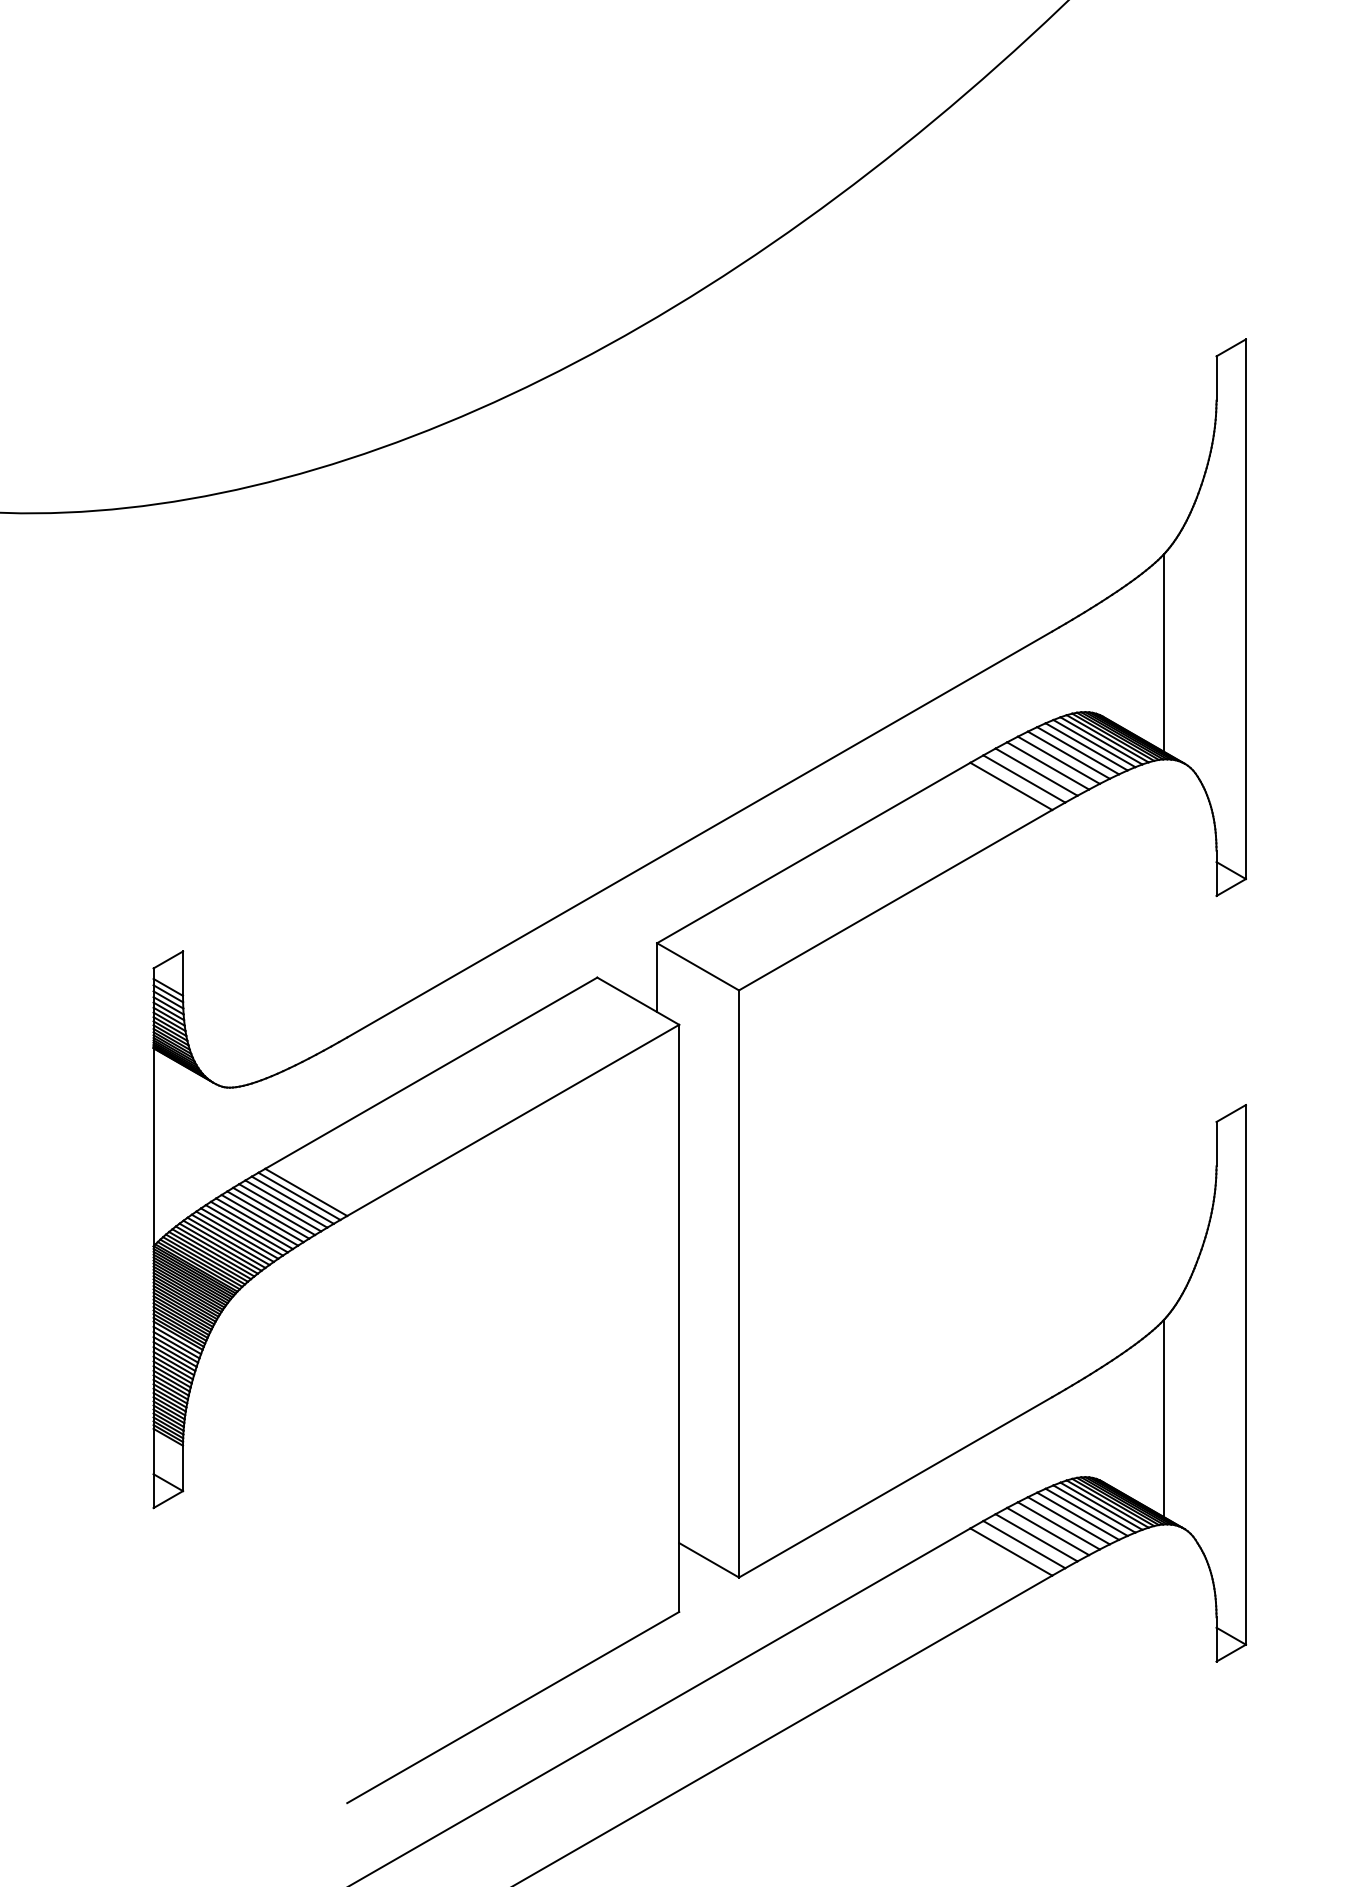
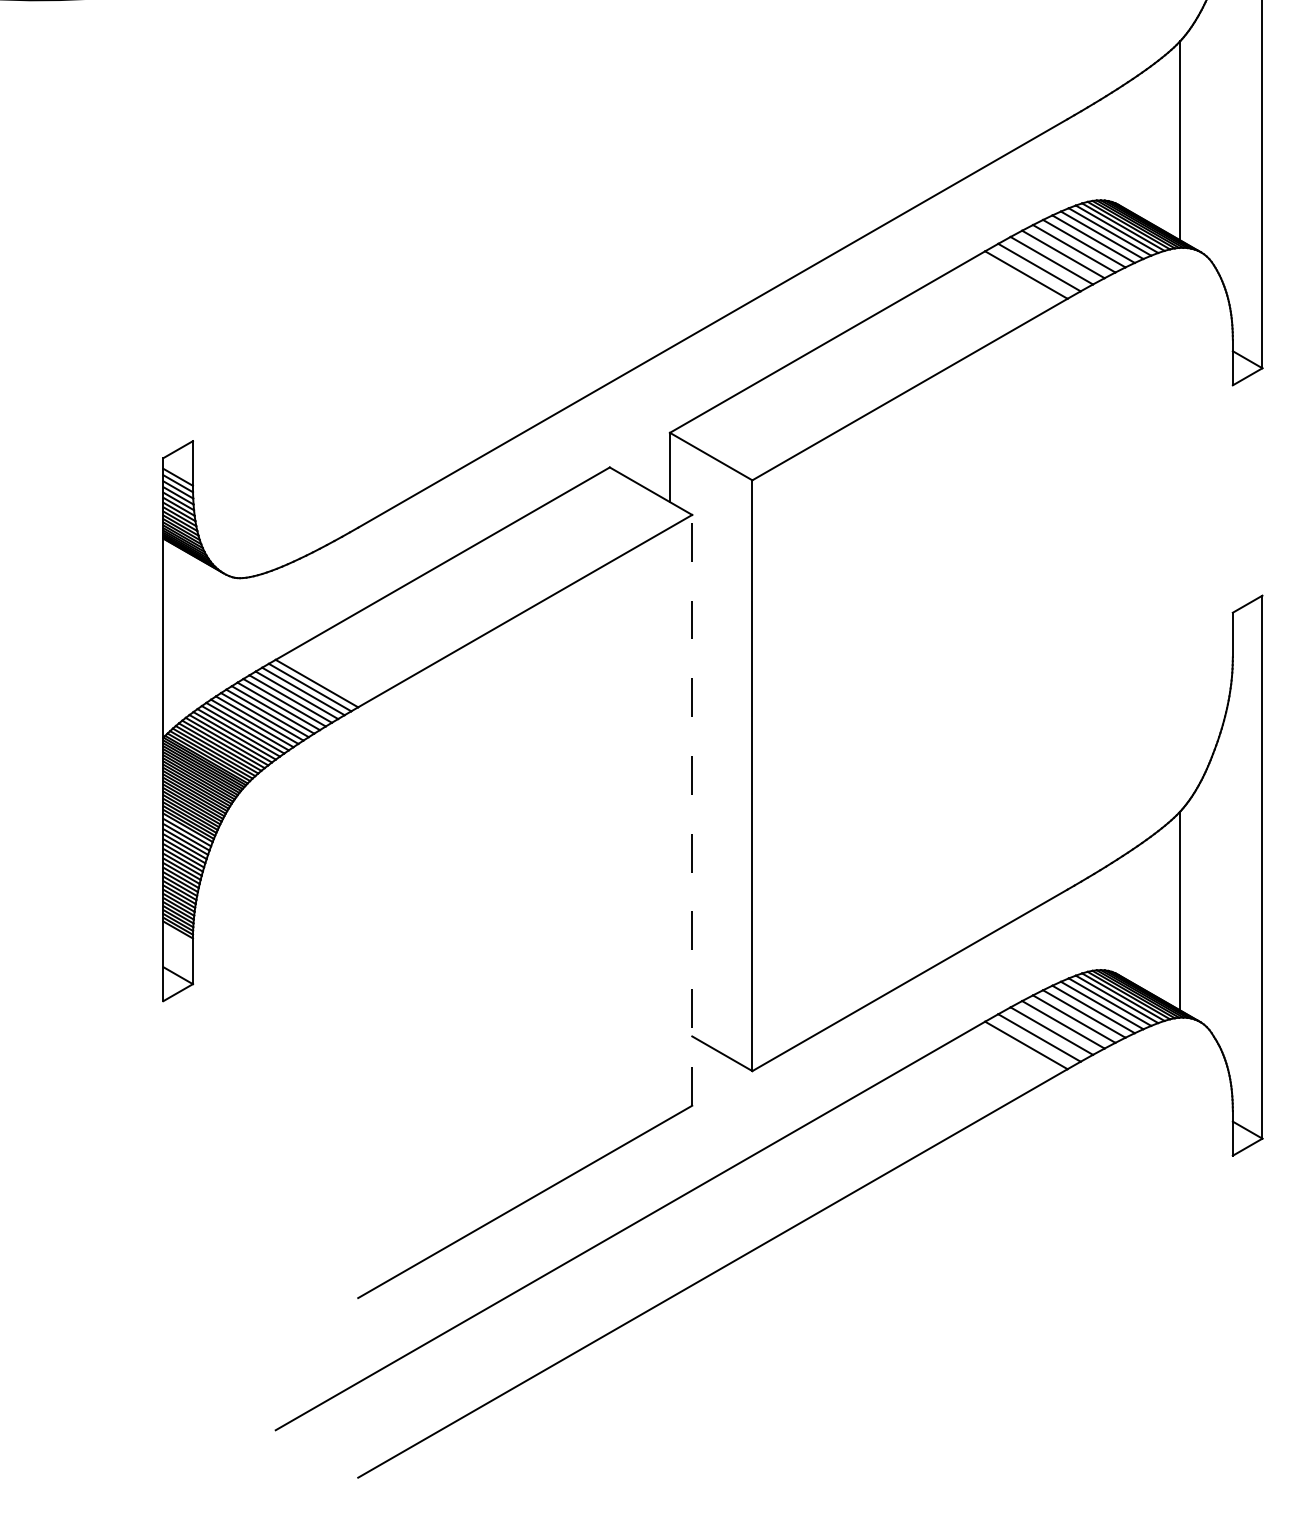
line: (679, 1318) -> (692, 810), solid -> dashed

